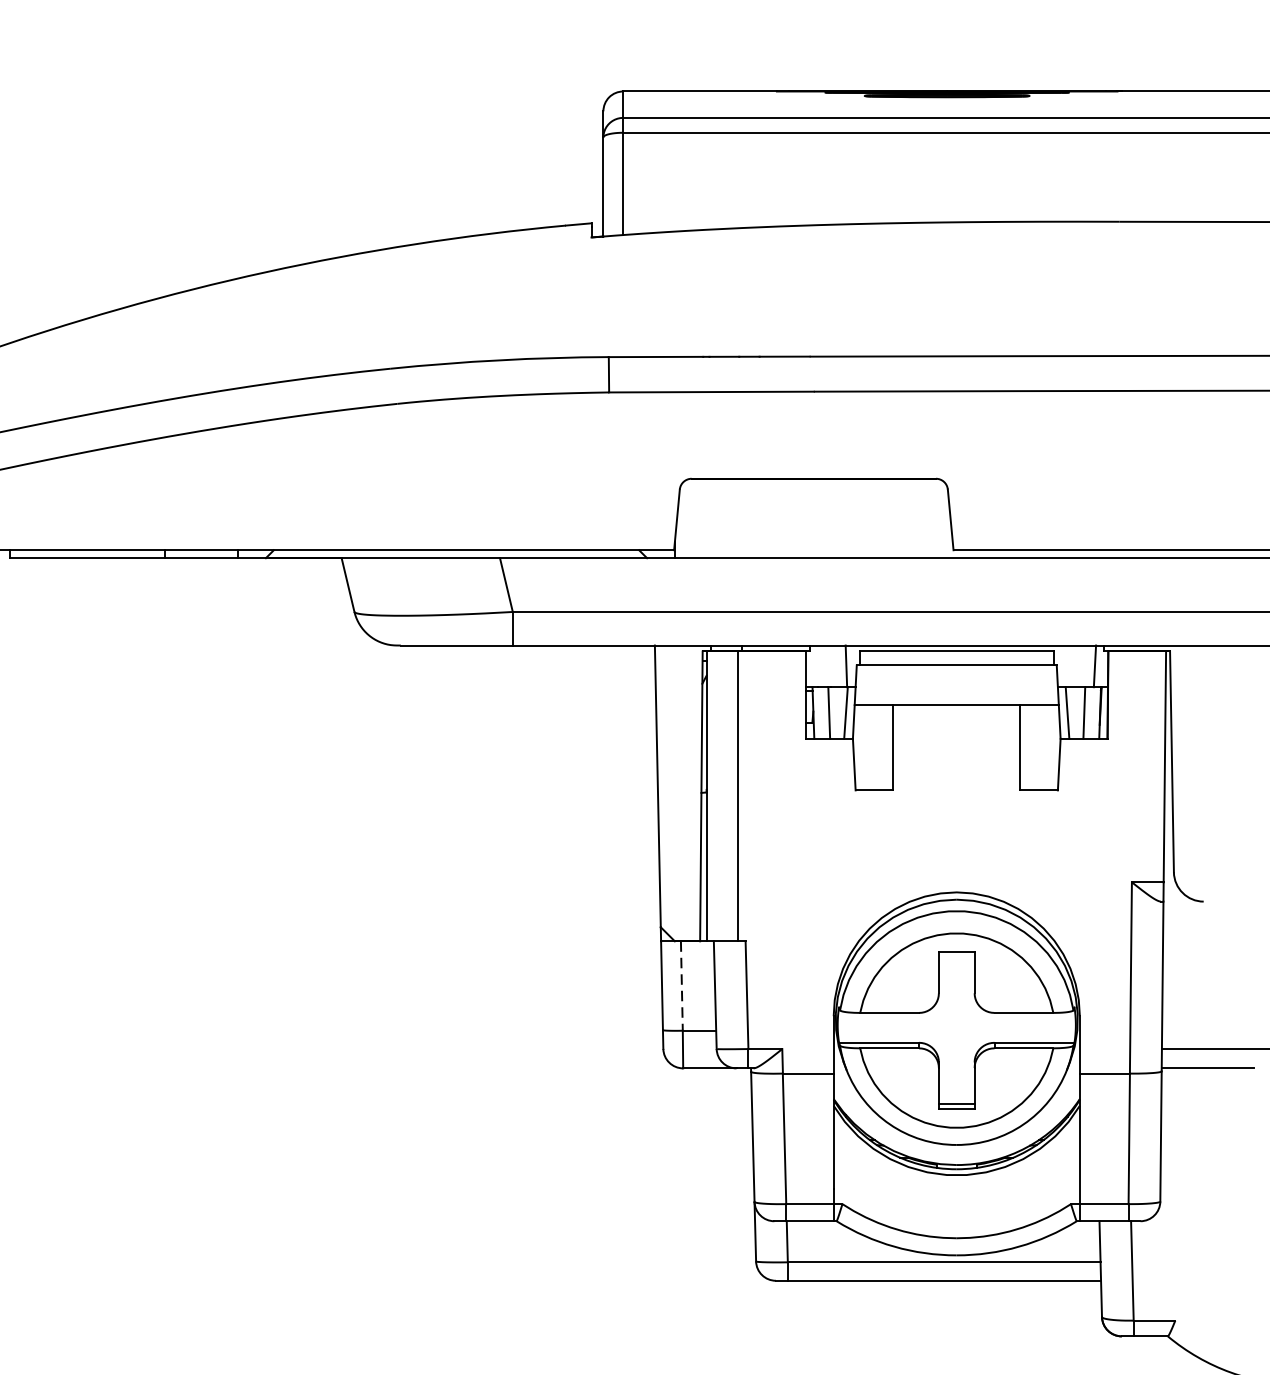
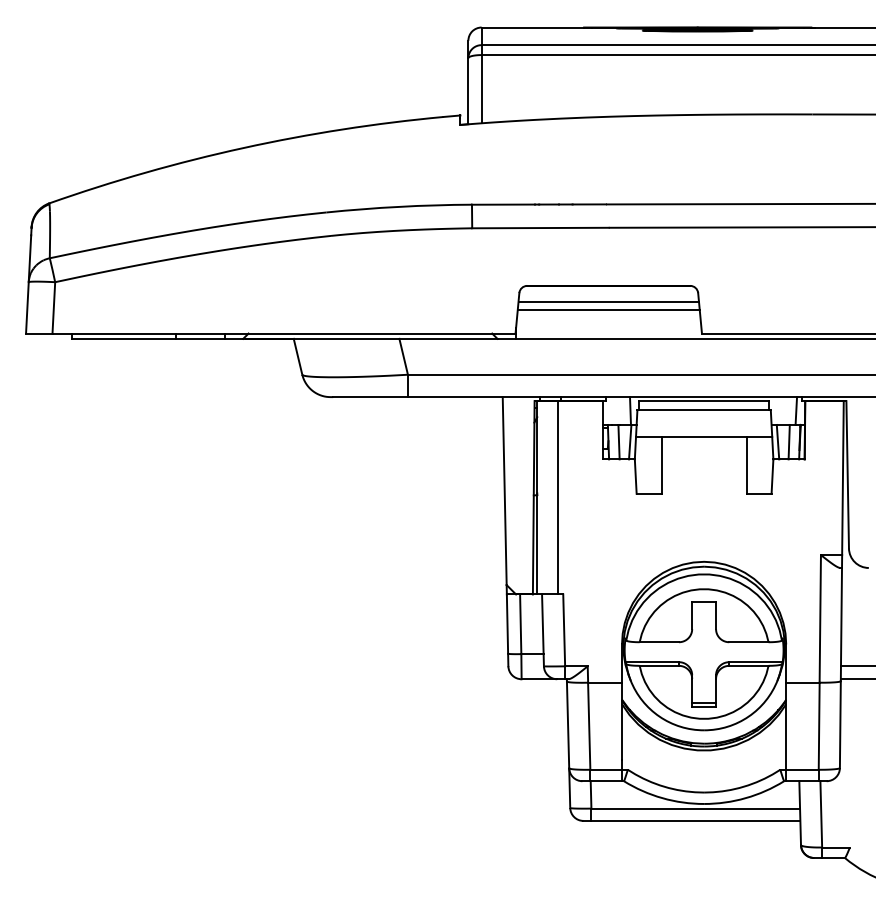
line: (813, 502) -> (608, 301), added
line: (813, 514) -> (608, 309), added
line: (681, 986) -> (520, 624), dashed -> solid

